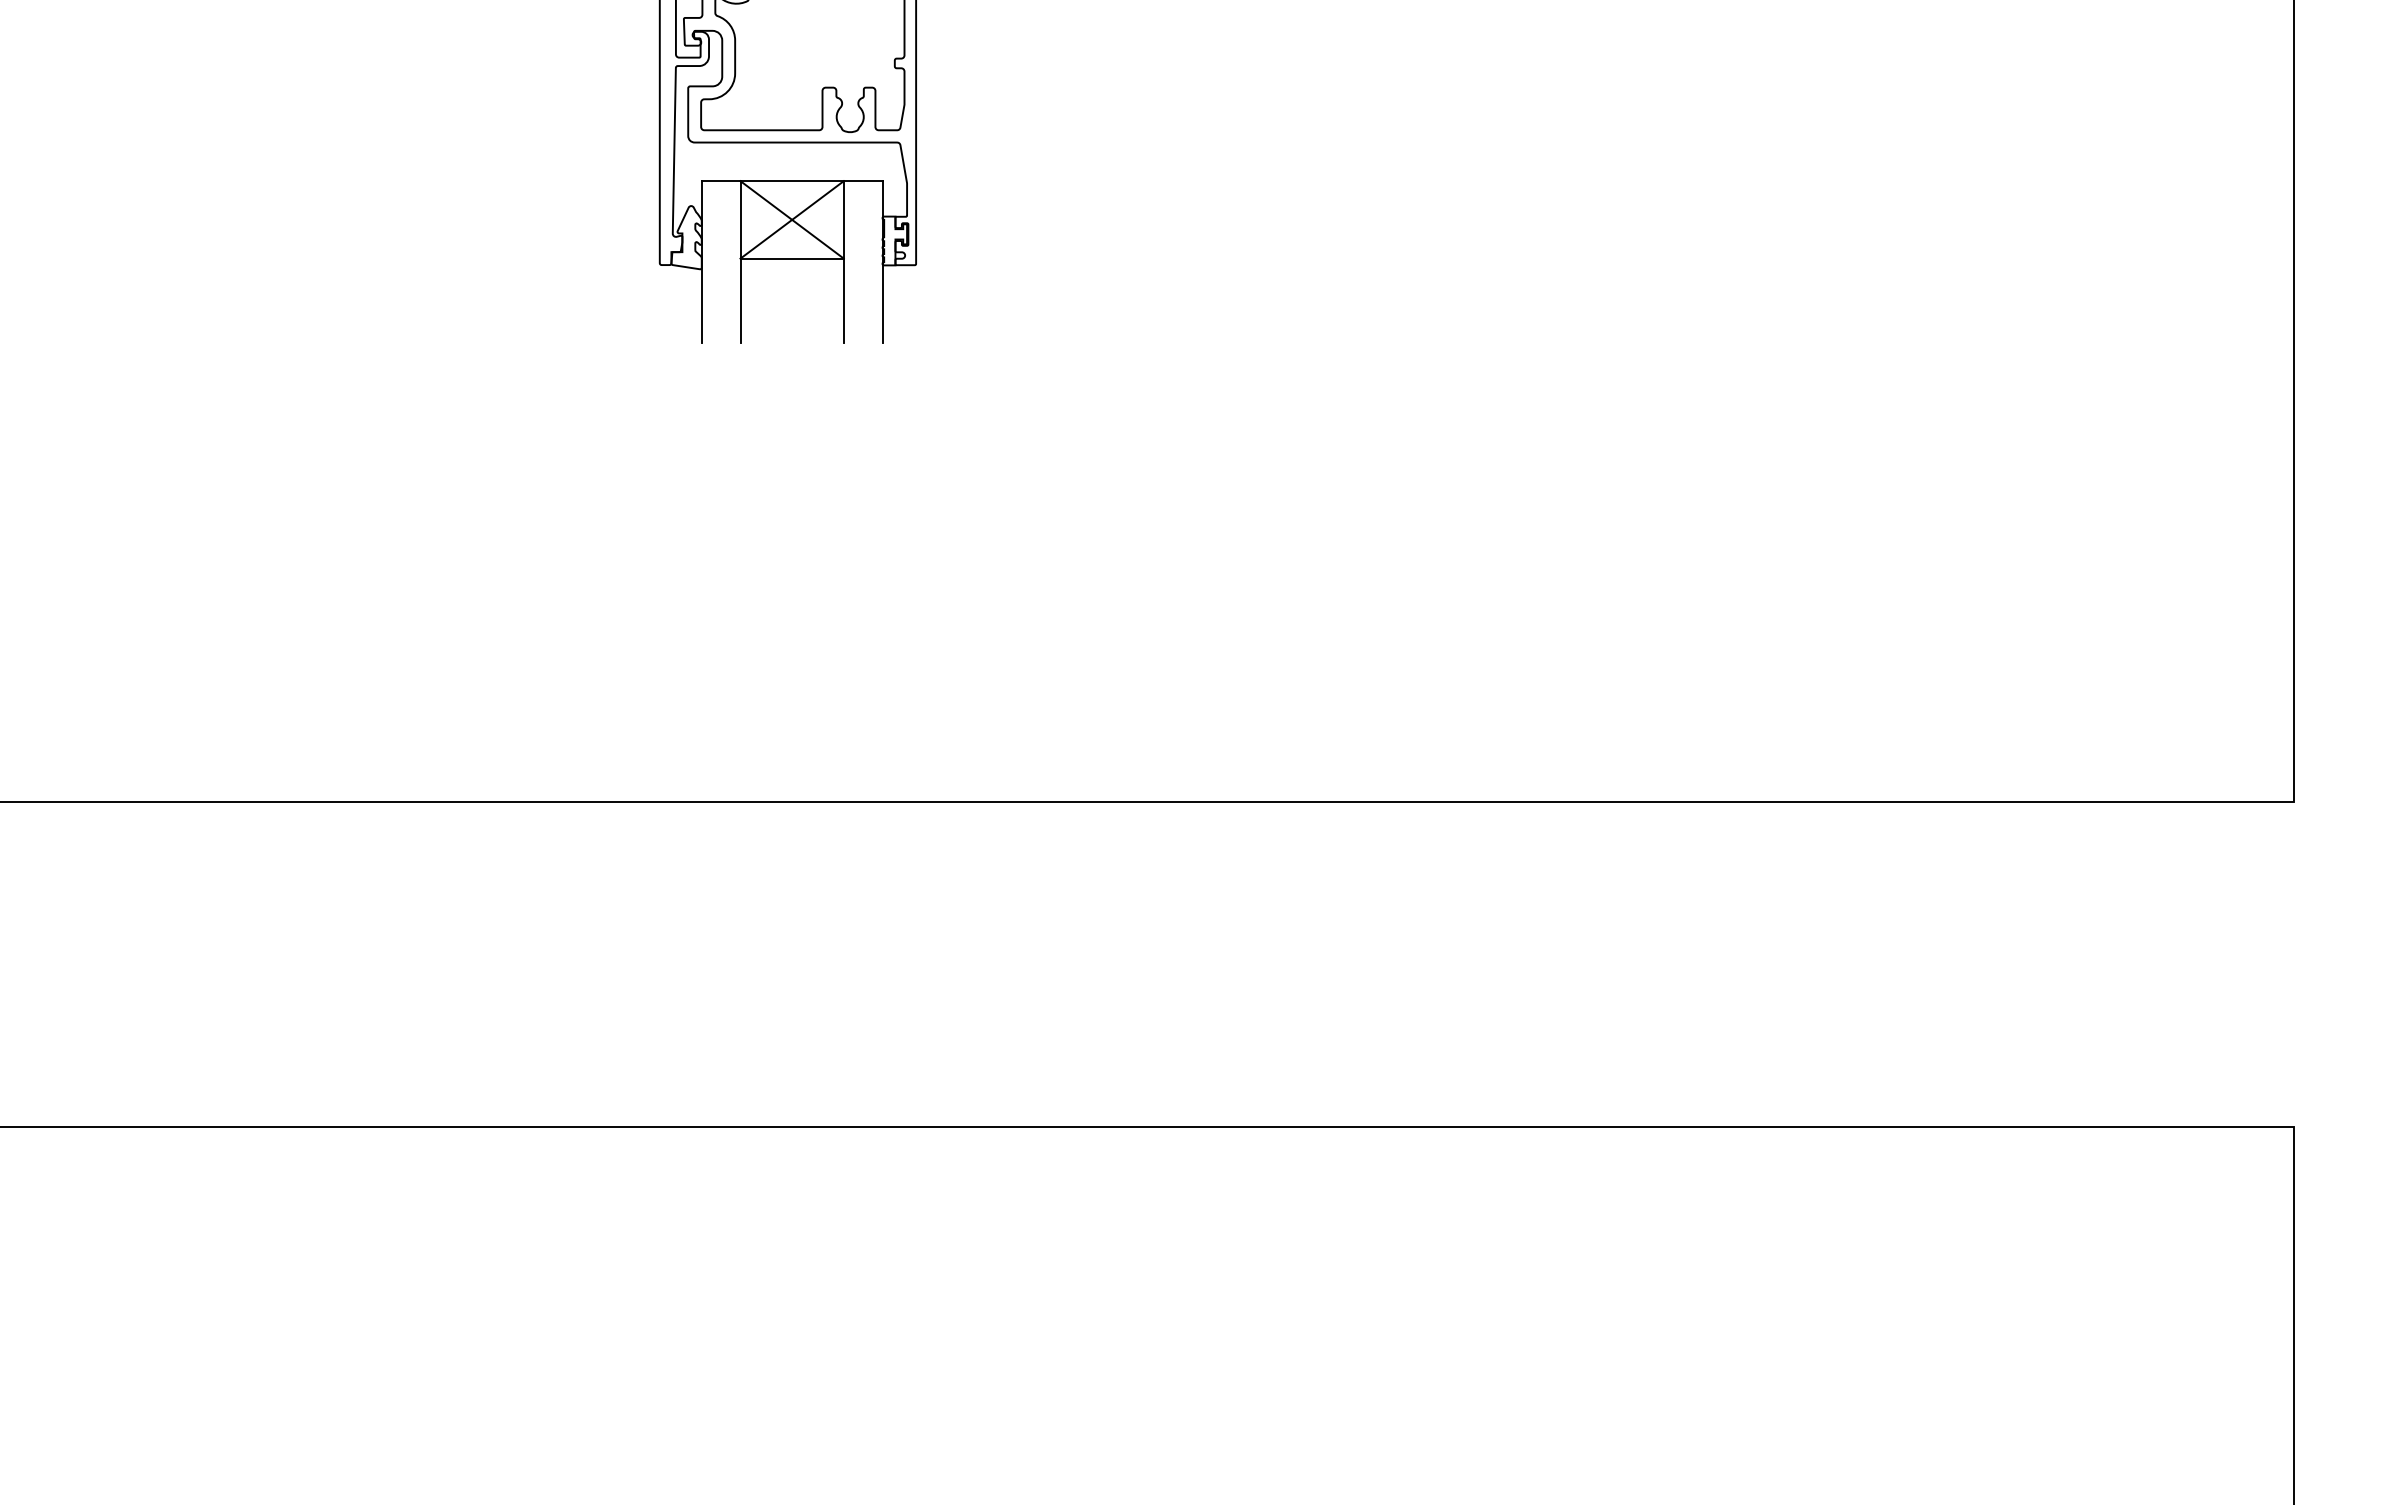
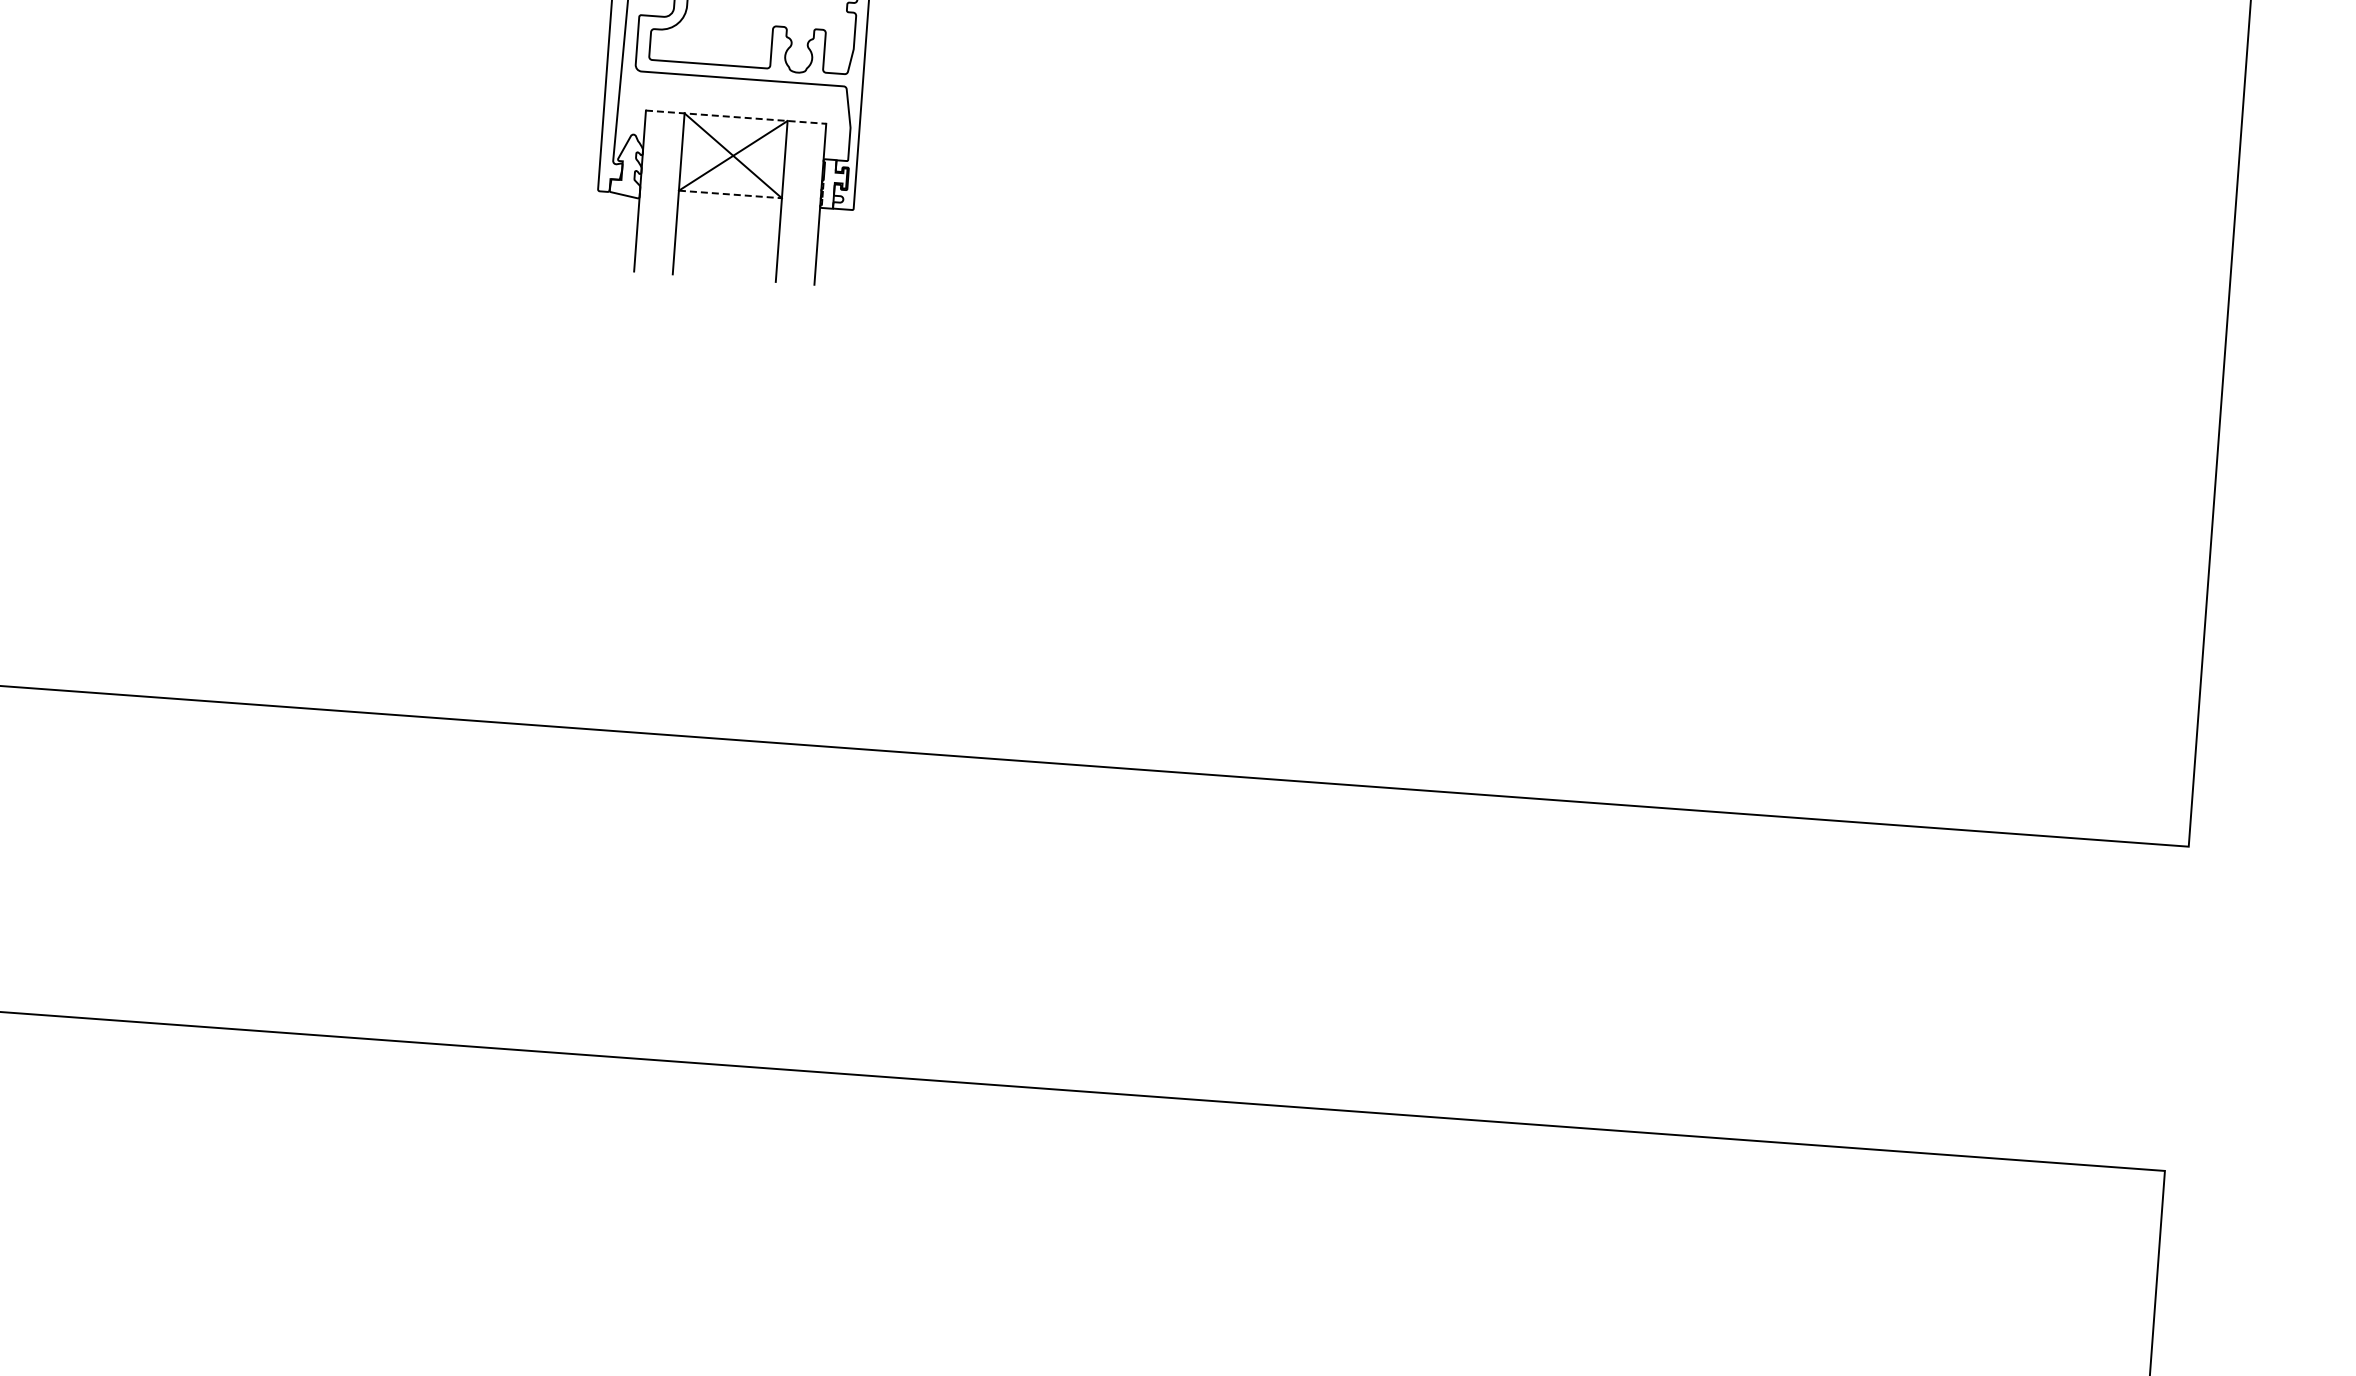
line: (792, 181) -> (736, 117), solid -> dashed
line: (792, 258) -> (730, 194), solid -> dashed

